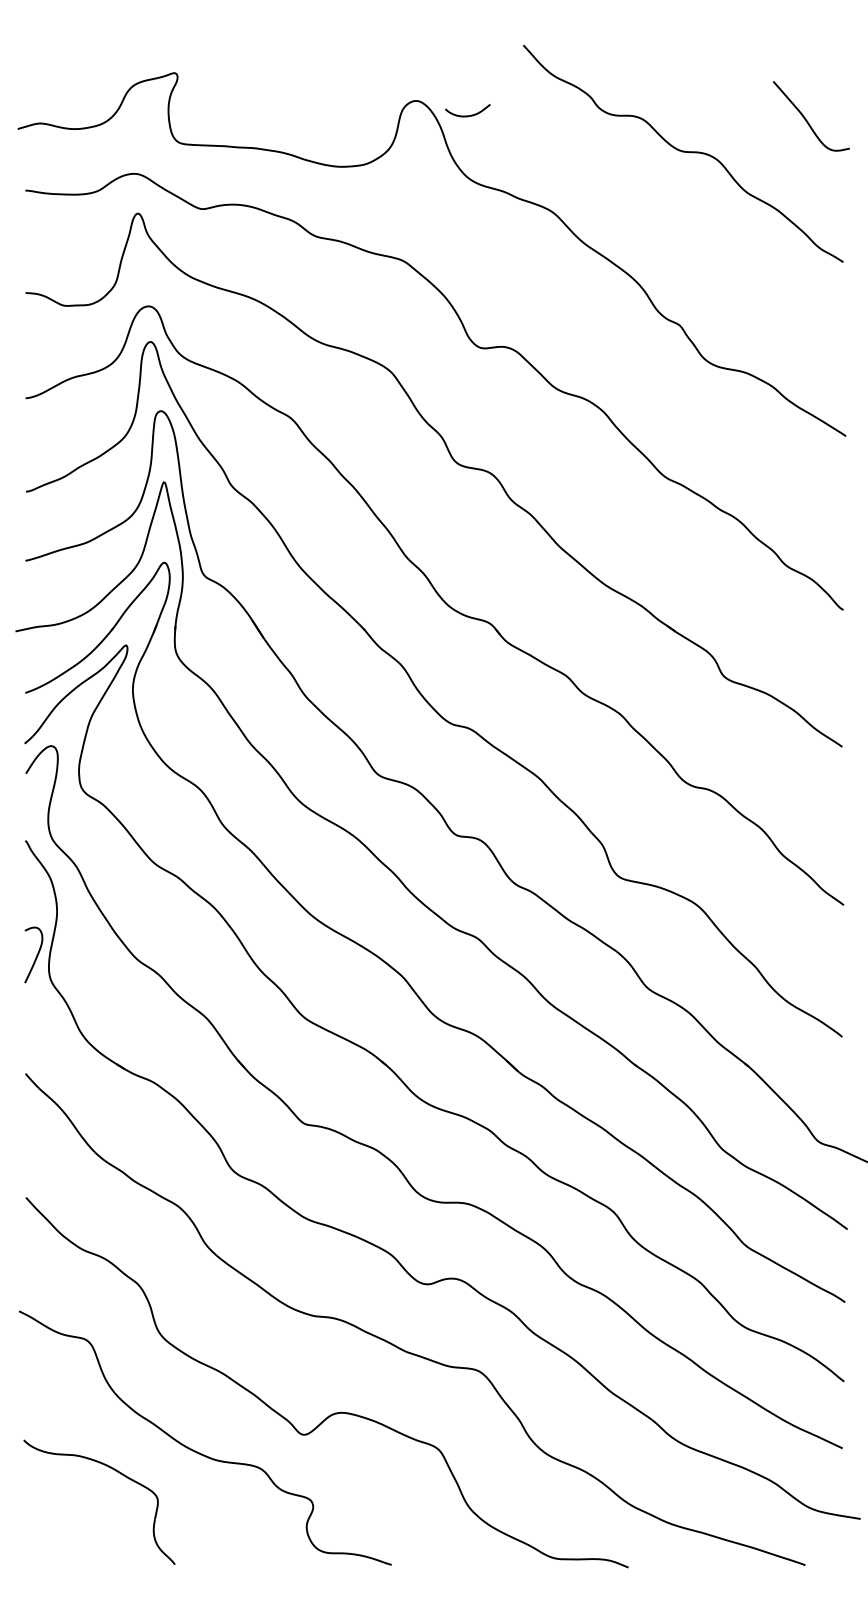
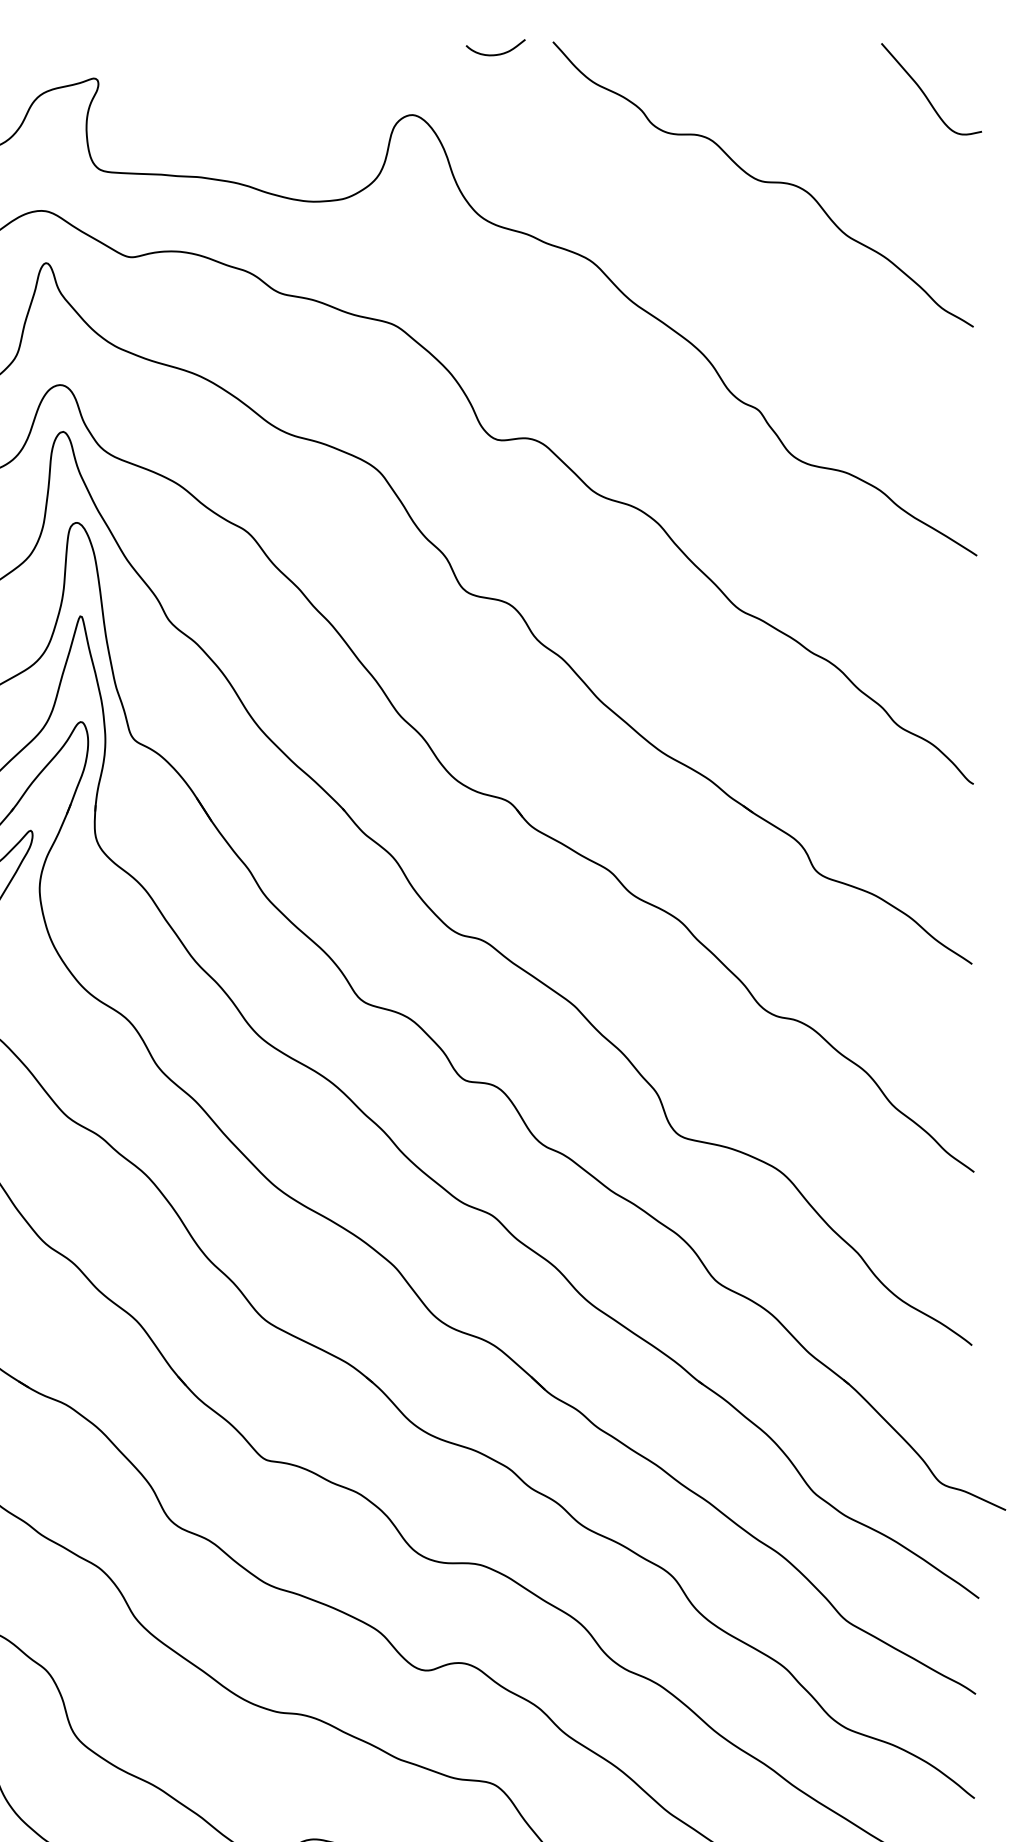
curve: (467, 115) -> (495, 54), moved
curve: (807, 120) -> (926, 94), moved

